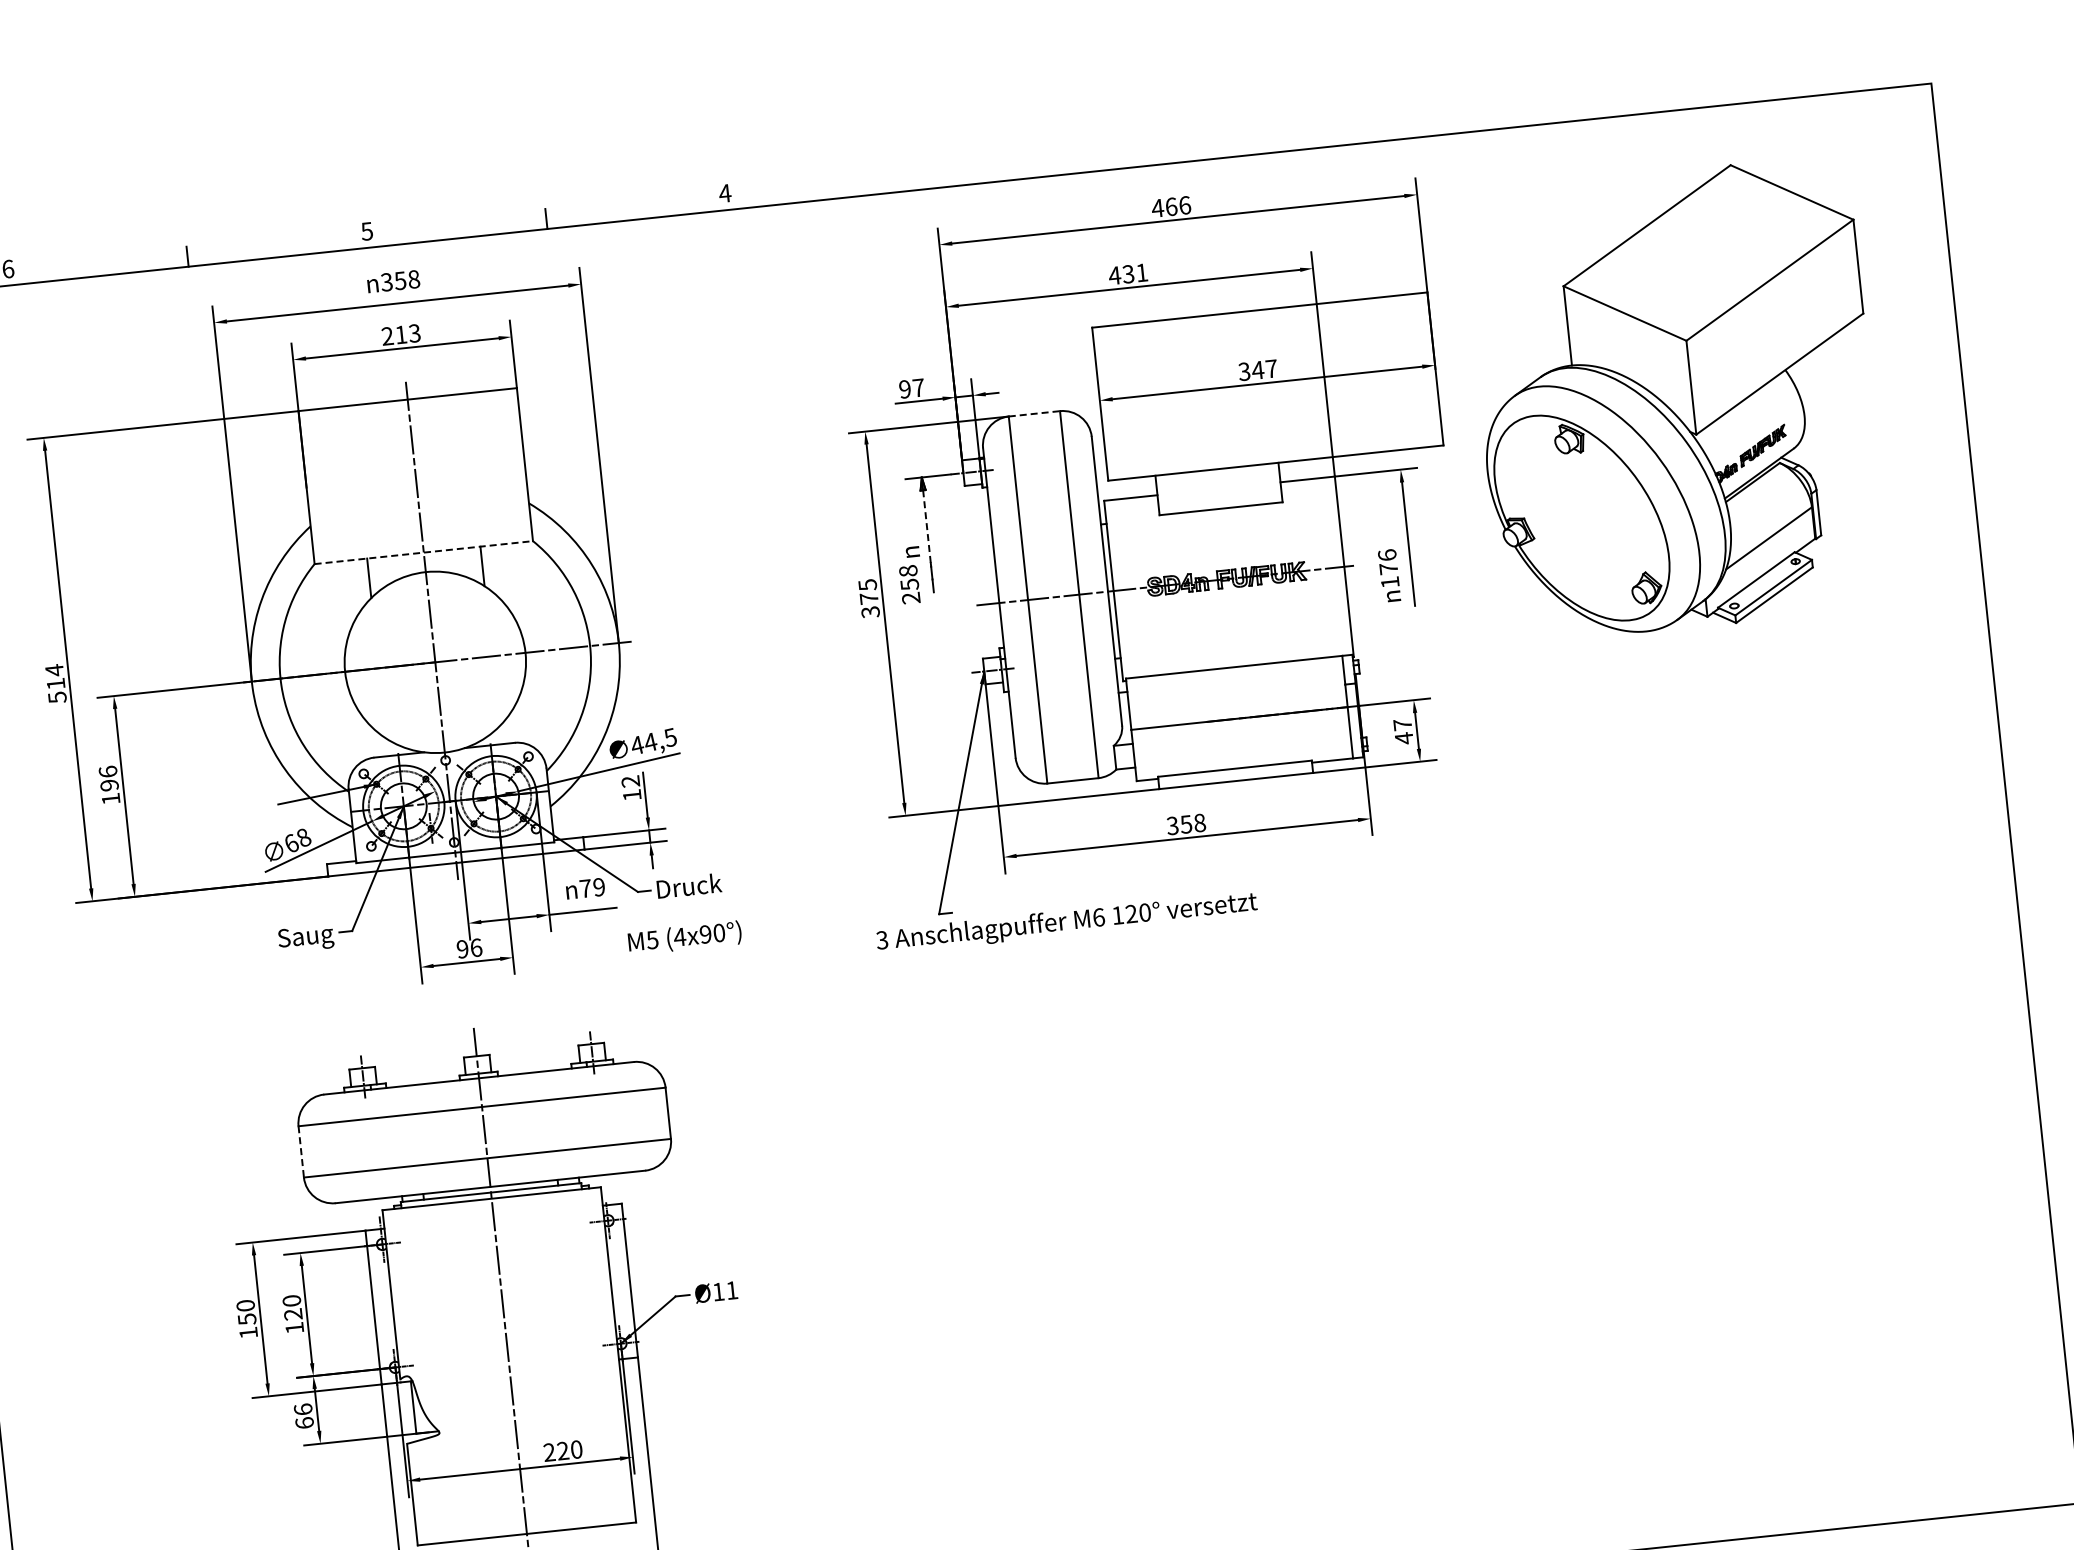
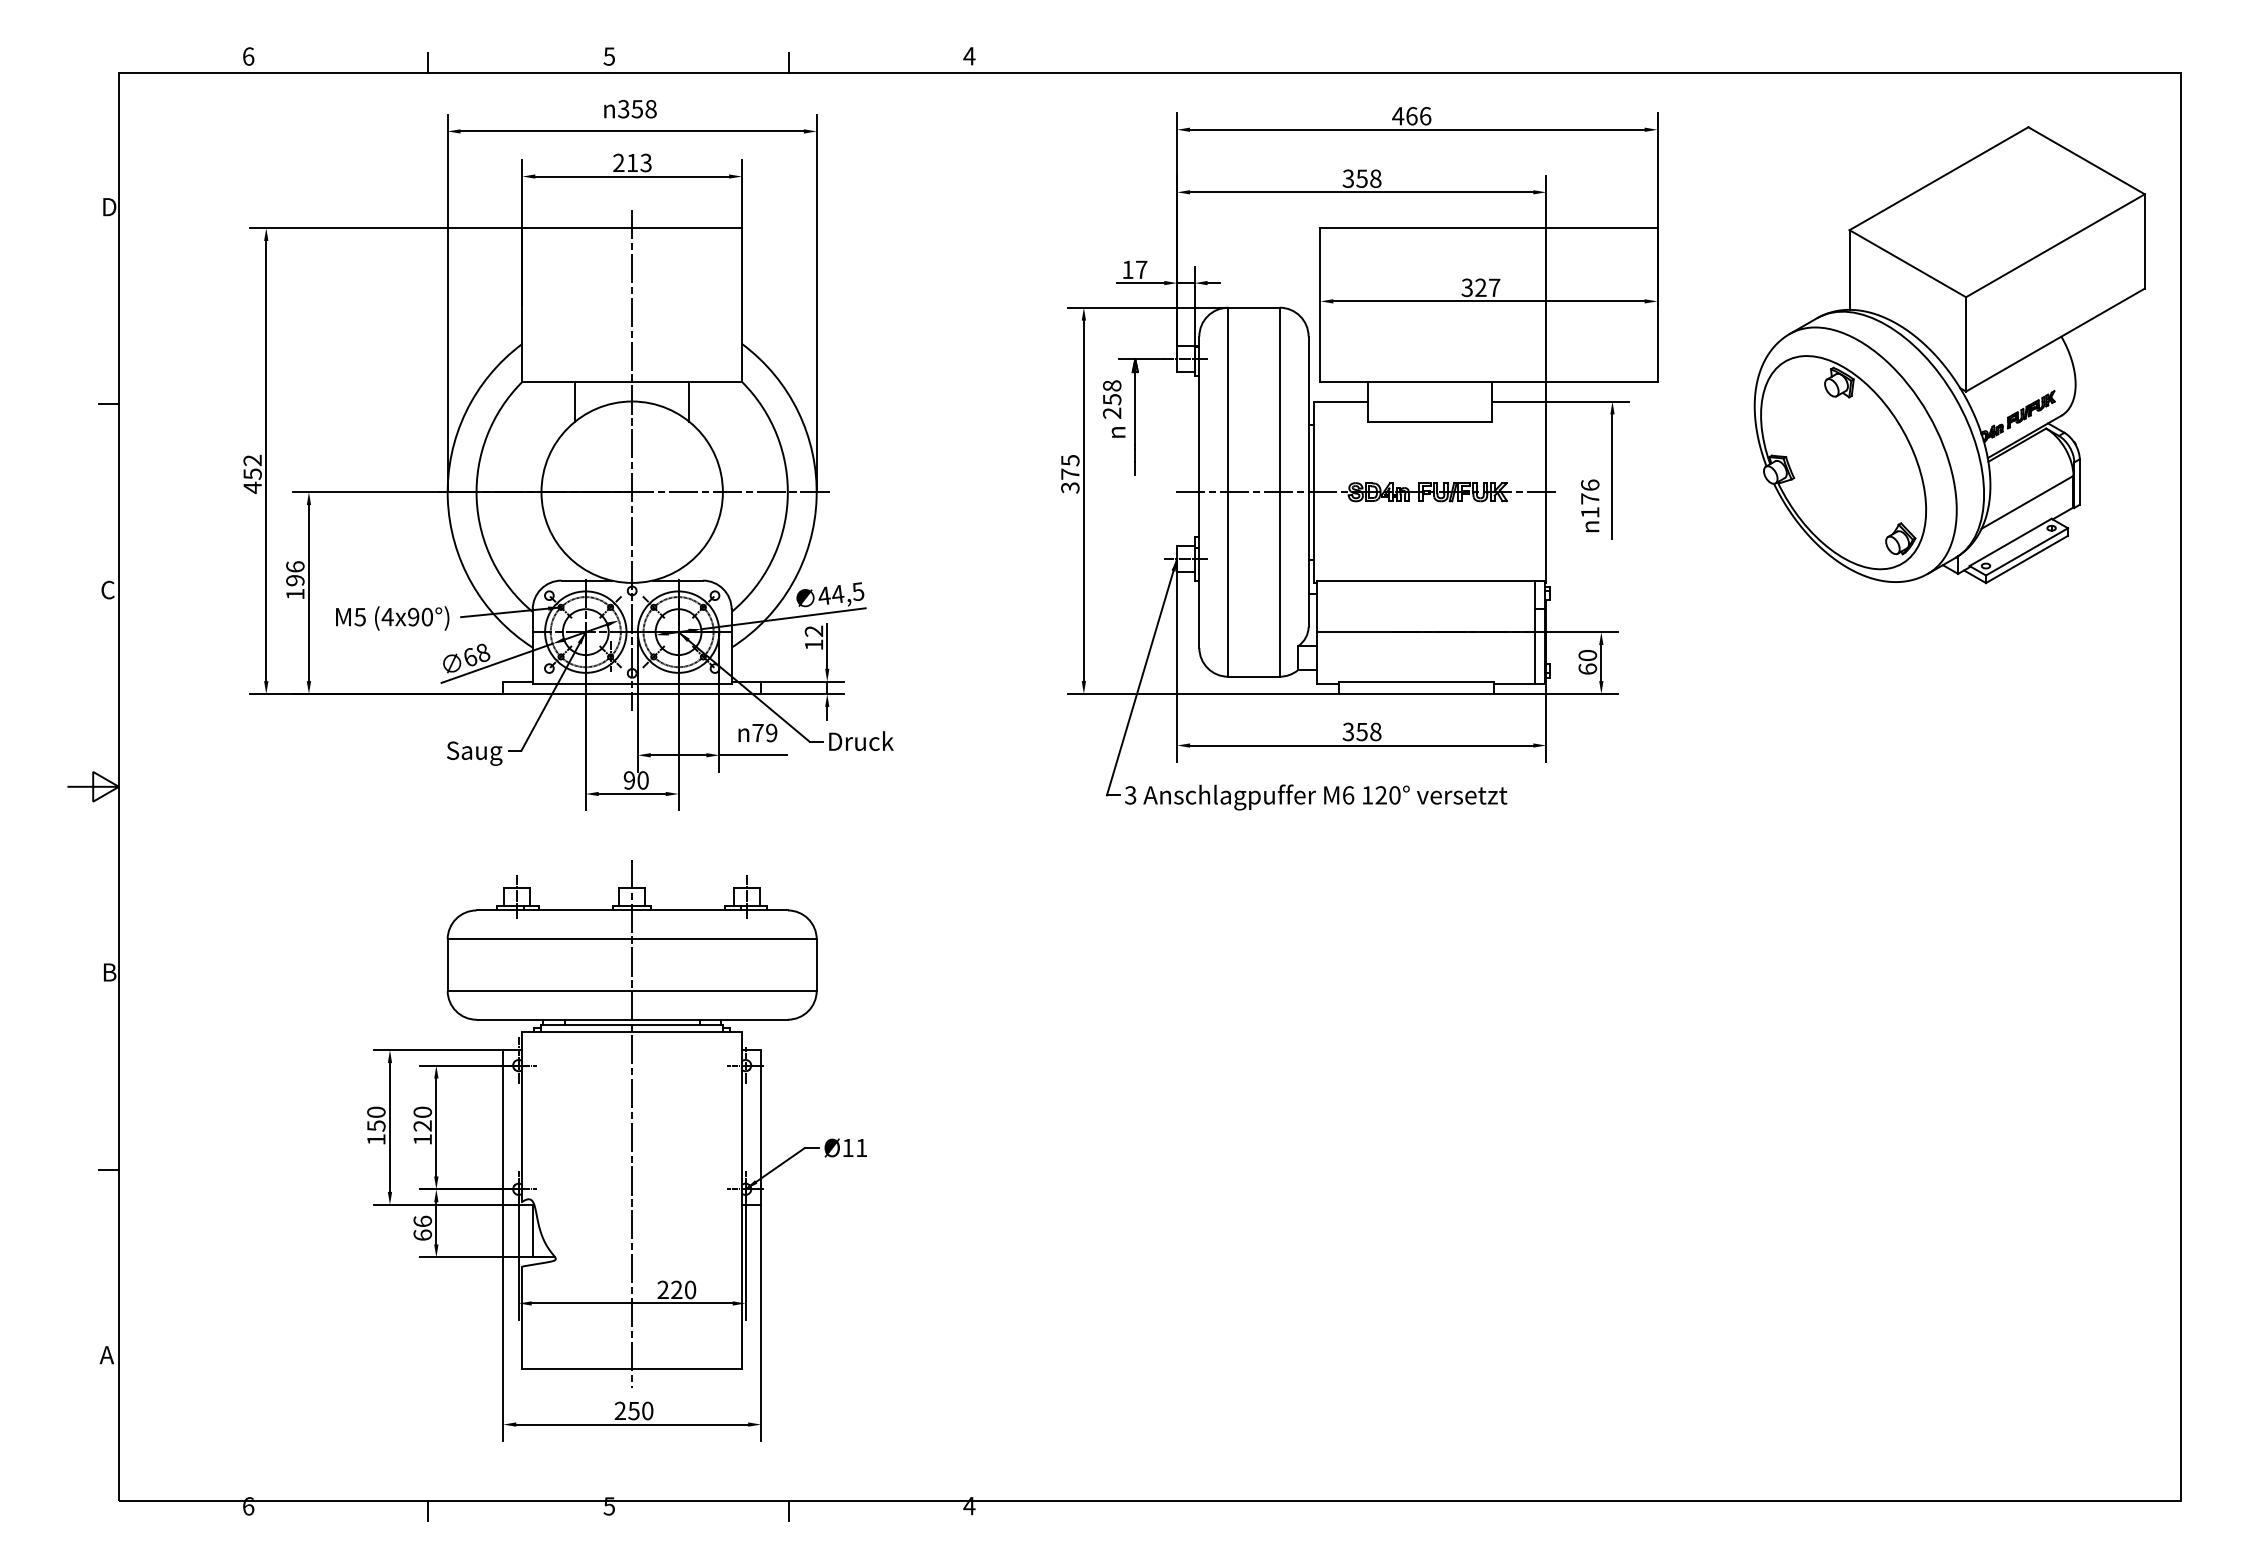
text: (1127, 274) -> (1361, 178), 431 -> 358
text: (1257, 370) -> (1480, 287), 347 -> 327
text: (904, 389) -> (1127, 269), 97 -> 17
part: (1676, 400) -> (1949, 355), moved
line: (1033, 413) -> (1253, 307), dashed -> solid
line: (927, 526) -> (1135, 408), dashed -> solid
line: (424, 552) -> (632, 381), dashed -> solid
text: (909, 584) -> (1111, 399), moved
text: (55, 683) -> (252, 473), 514 -> 452
text: (1403, 731) -> (1587, 662), 47 -> 60
text: (1067, 922) -> (1316, 797), moved
text: (684, 938) -> (392, 618), moved
text: (475, 947) -> (642, 780), 96 -> 90
line: (301, 1152) -> (447, 965), dashed -> solid

